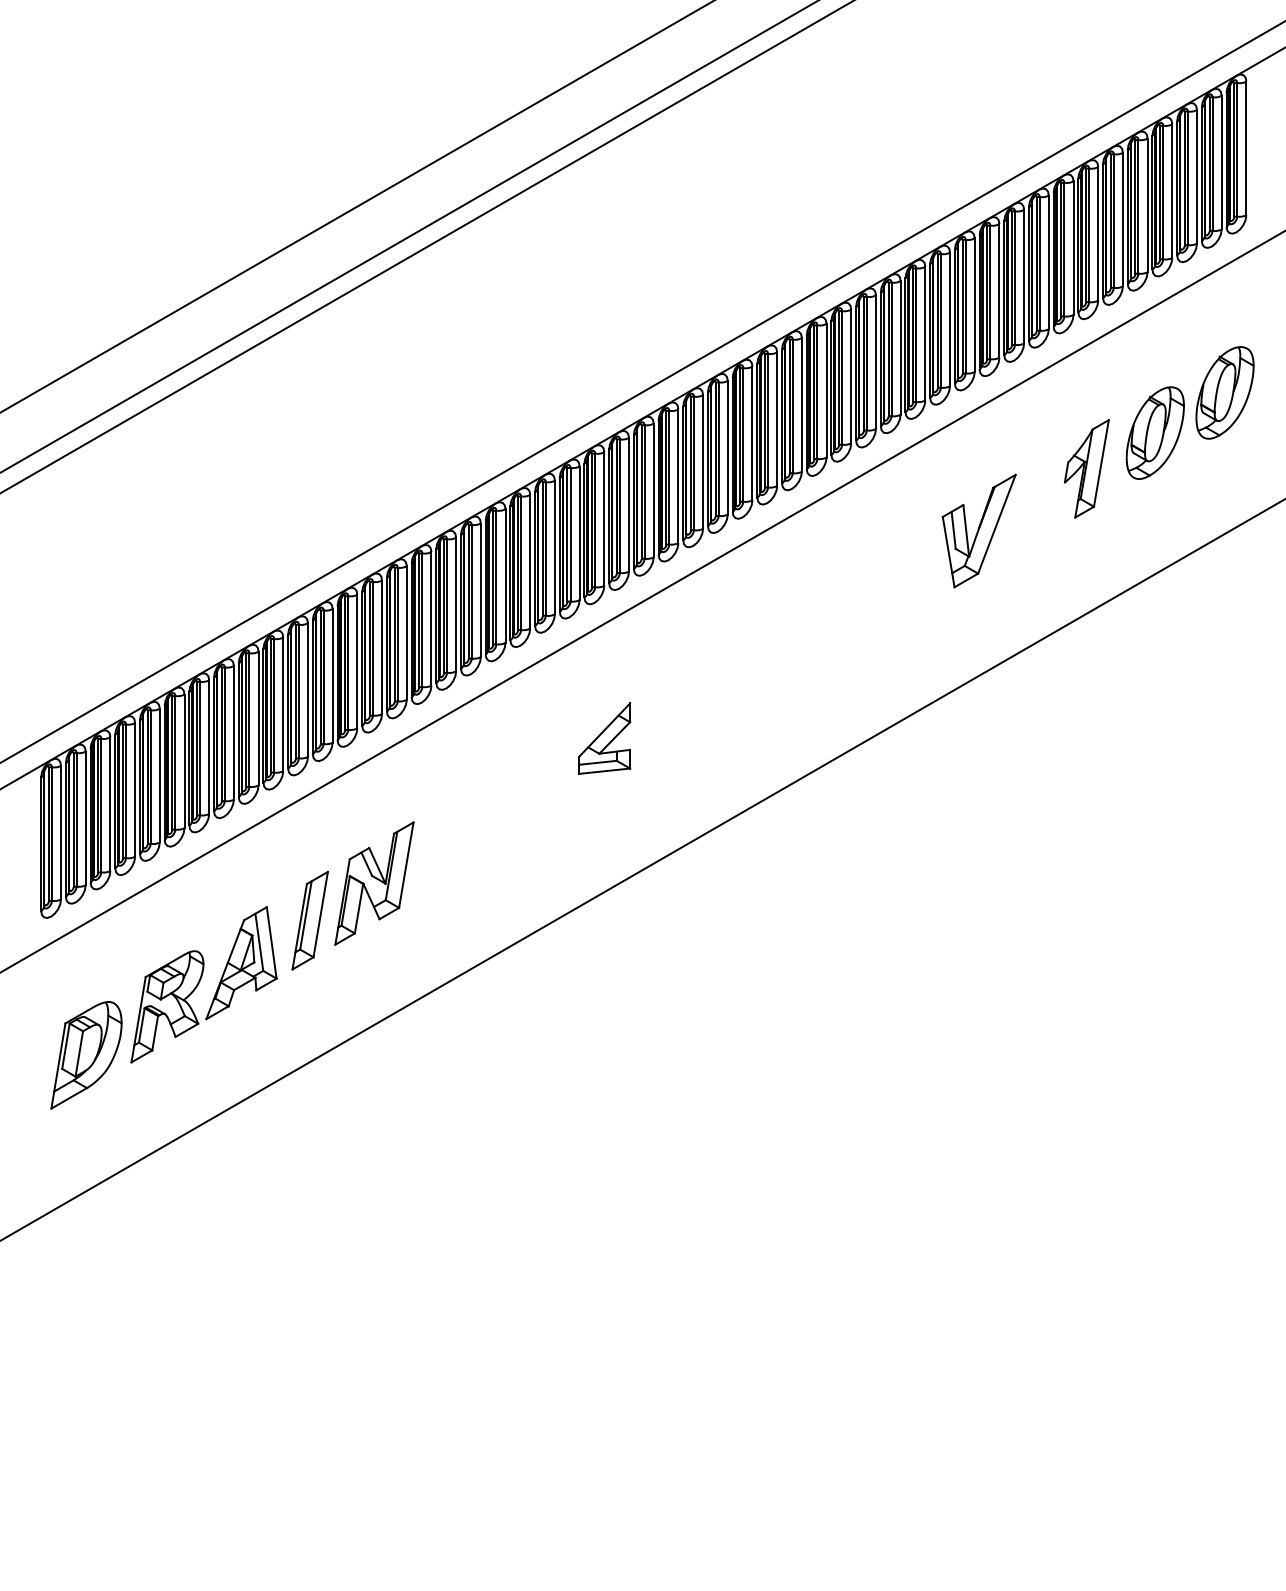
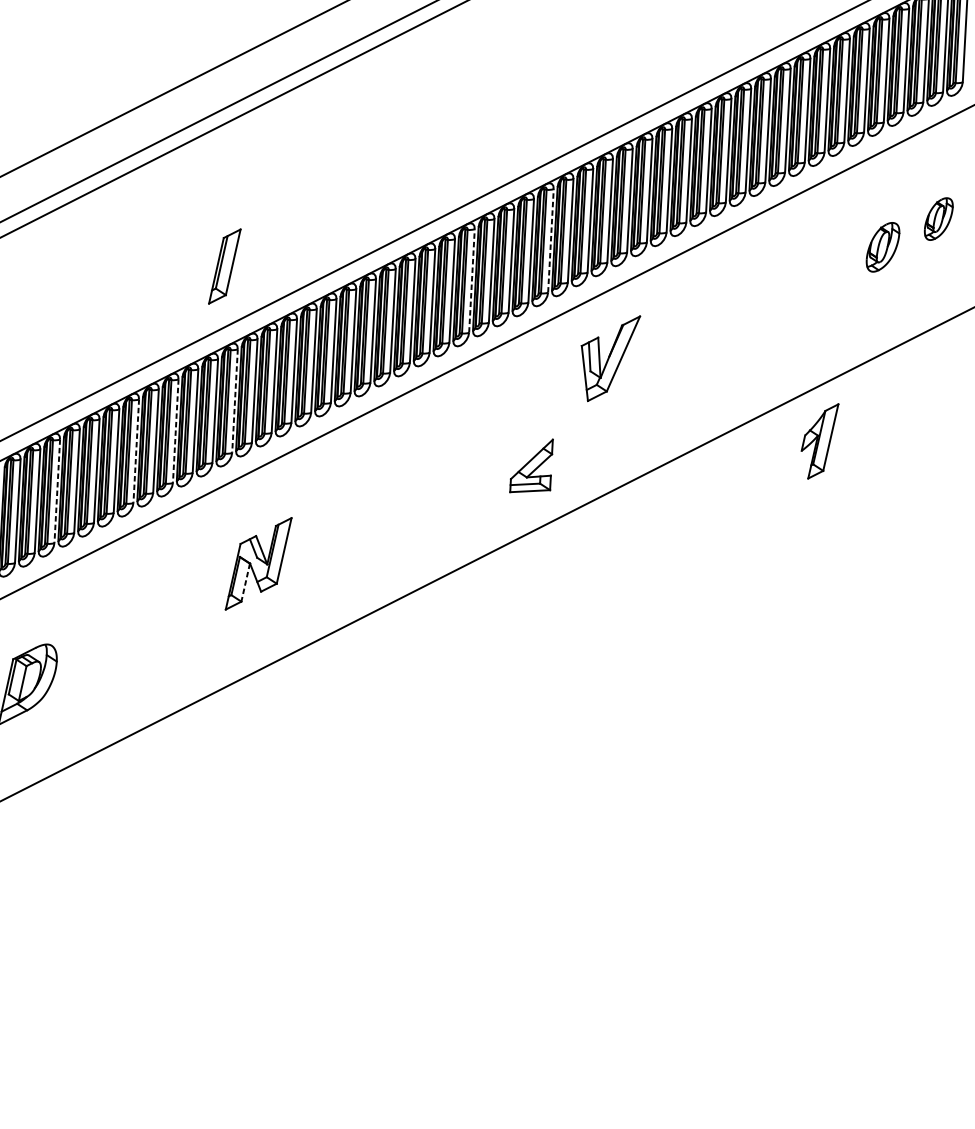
part: (1224, 392) -> (938, 218), size x0.6
part: (1154, 432) -> (882, 246), size x0.7
line: (727, 447) -> (550, 240), solid -> dashed
part: (1086, 468) -> (819, 440), moved
line: (629, 504) -> (472, 280), solid -> dashed
part: (978, 530) -> (608, 358), moved
line: (332, 675) -> (234, 400), solid -> dashed
line: (258, 718) -> (175, 430), solid -> dashed
part: (604, 738) -> (531, 465), moved
line: (209, 747) -> (136, 451), solid -> dashed
line: (110, 804) -> (57, 491), solid -> dashed
line: (358, 909) -> (245, 583), solid -> dashed
part: (309, 920) -> (224, 266), moved
part: (203, 984) -> (121, 634), removed

